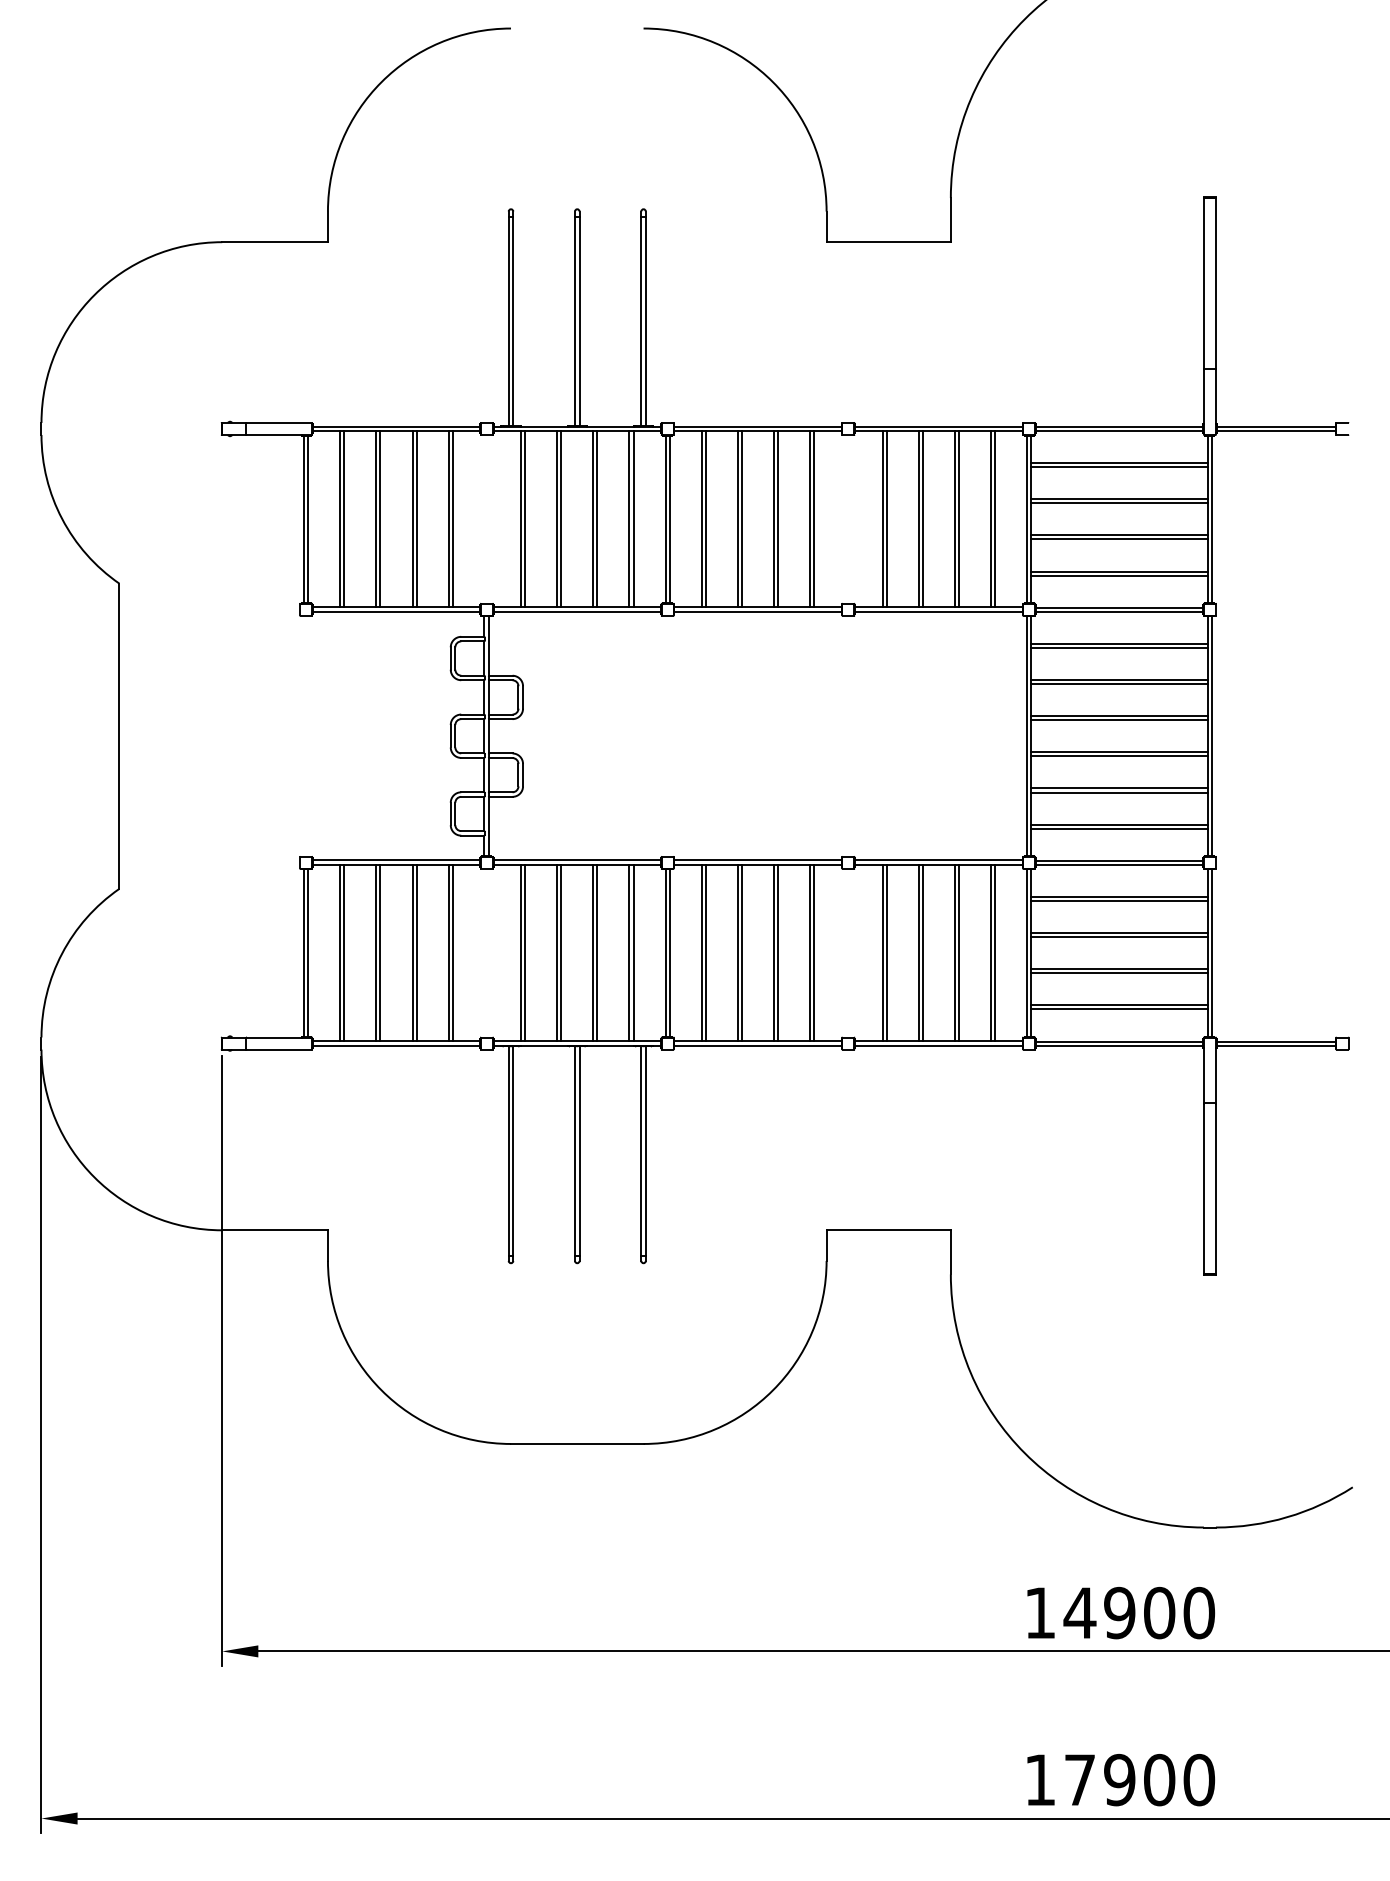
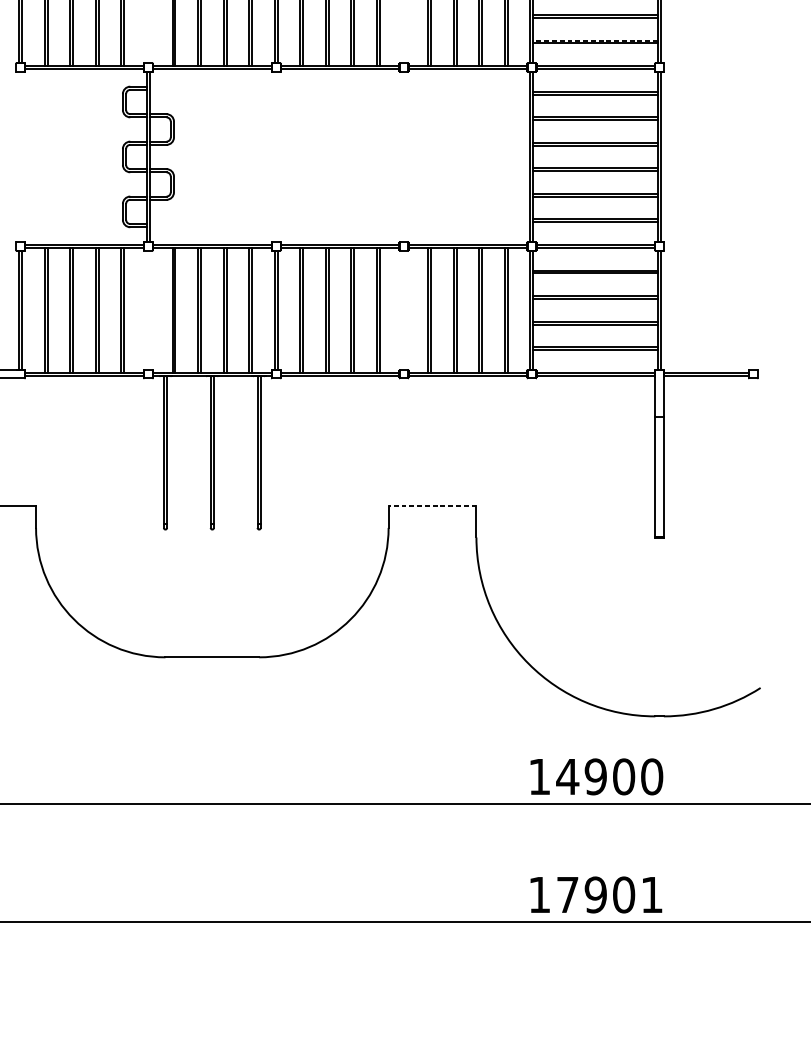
line: (1119, 571) -> (595, 40), solid -> dashed
line: (888, 1230) -> (432, 506), solid -> dashed
text: (1199, 1779) -> (652, 894), 17900 -> 17901

